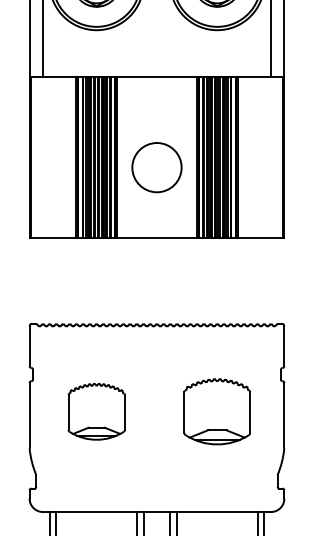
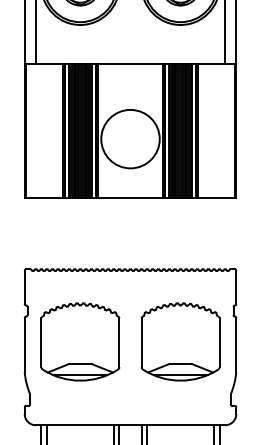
circle: (156, 166) -> (130, 138), size x1.43
part: (96, 411) -> (80, 341), size x1.67
part: (217, 411) -> (180, 341), size x1.43

